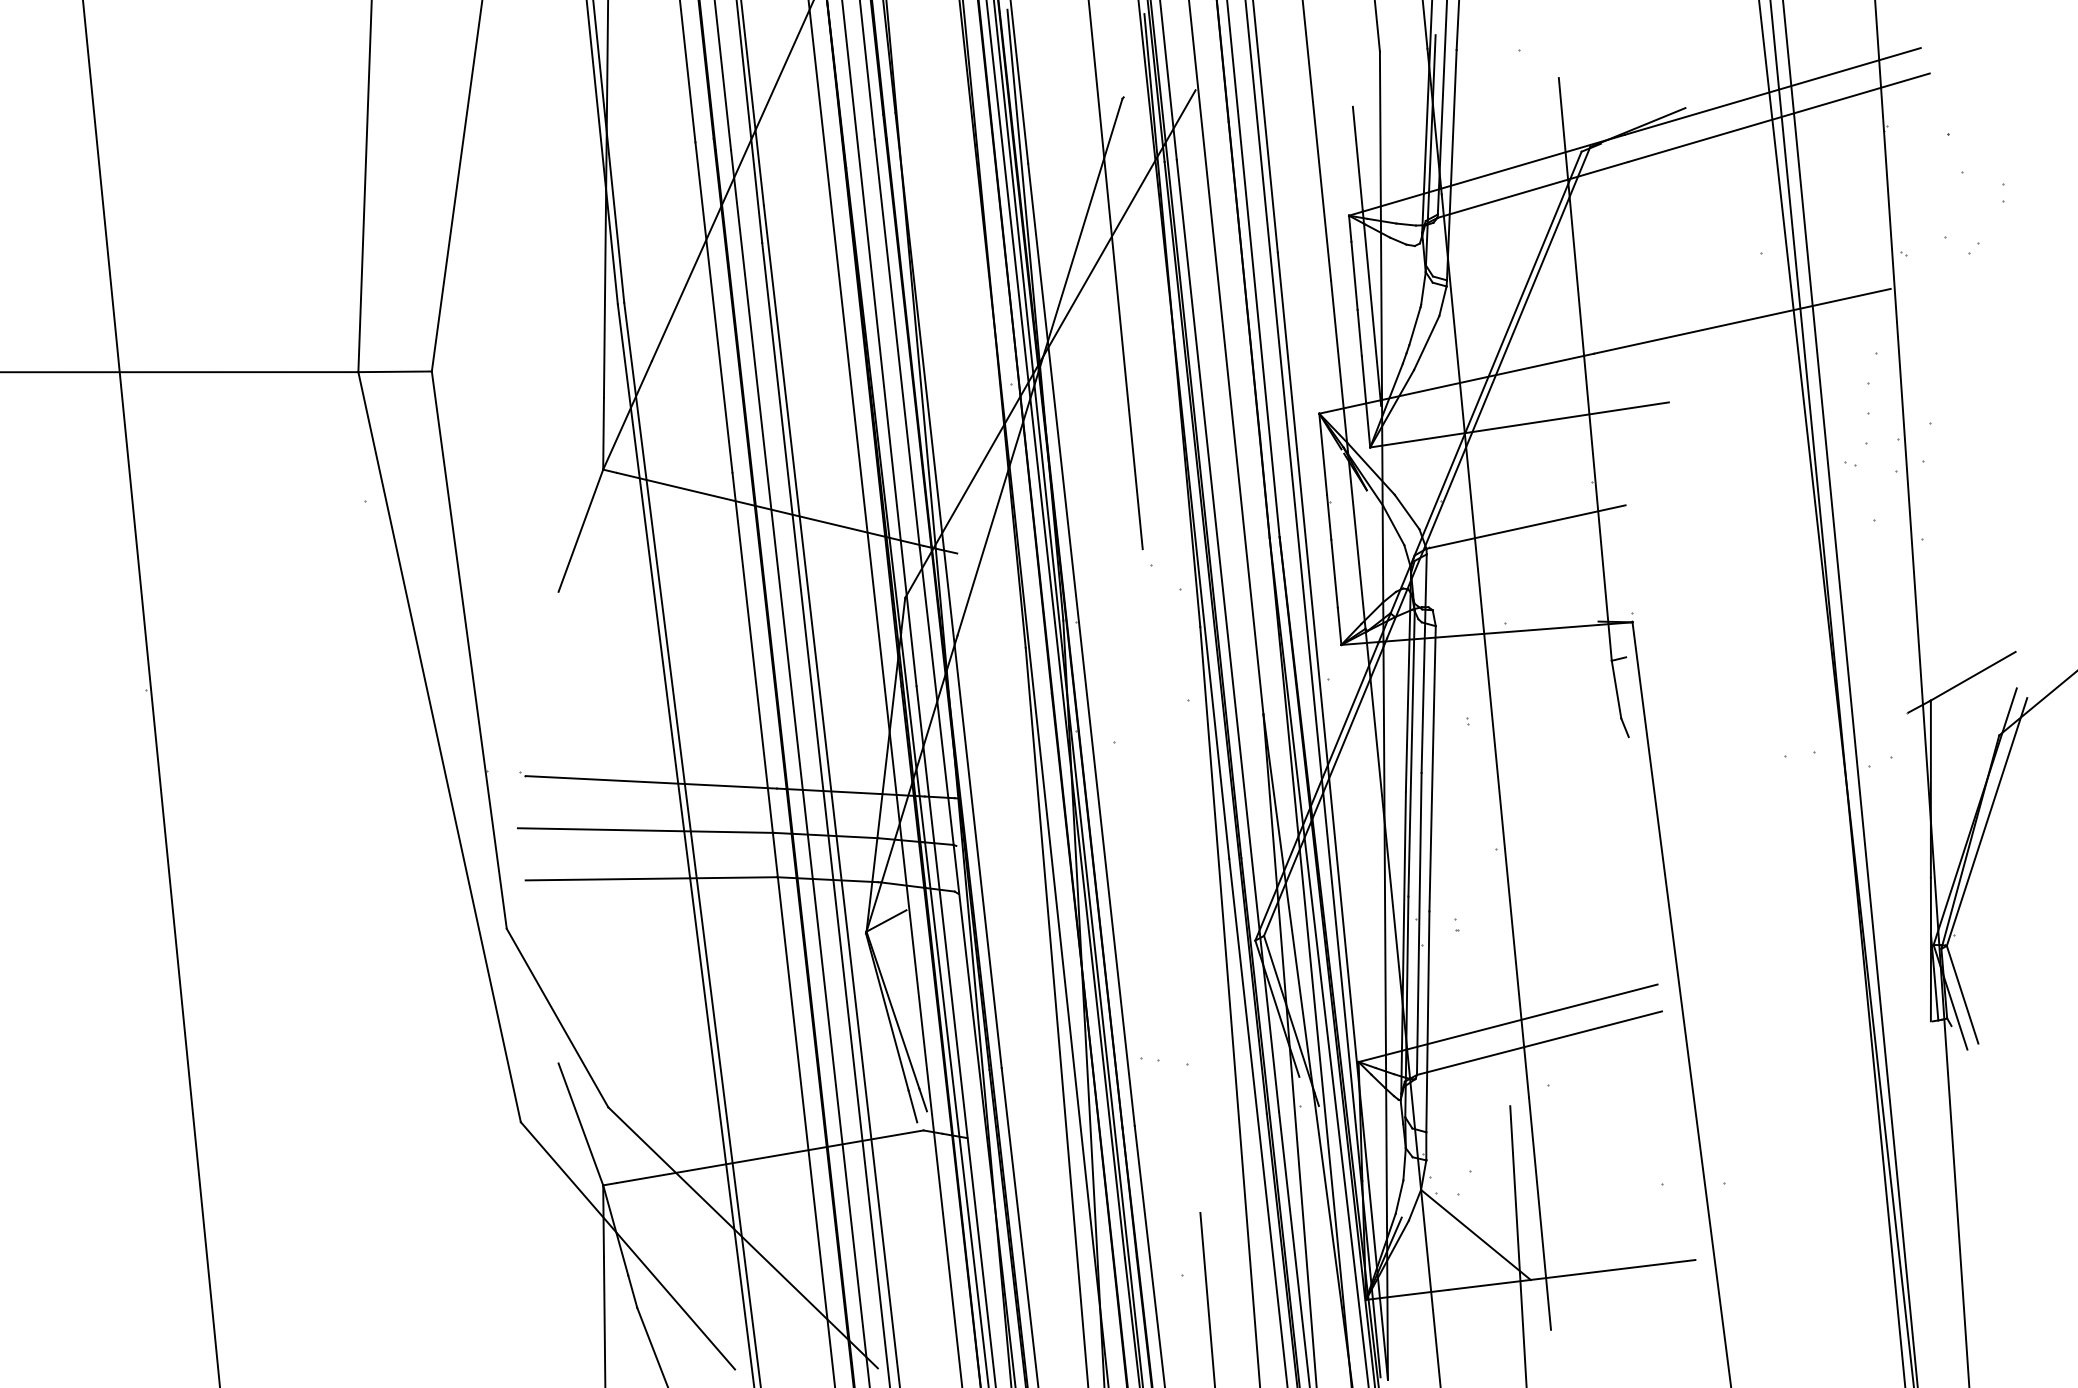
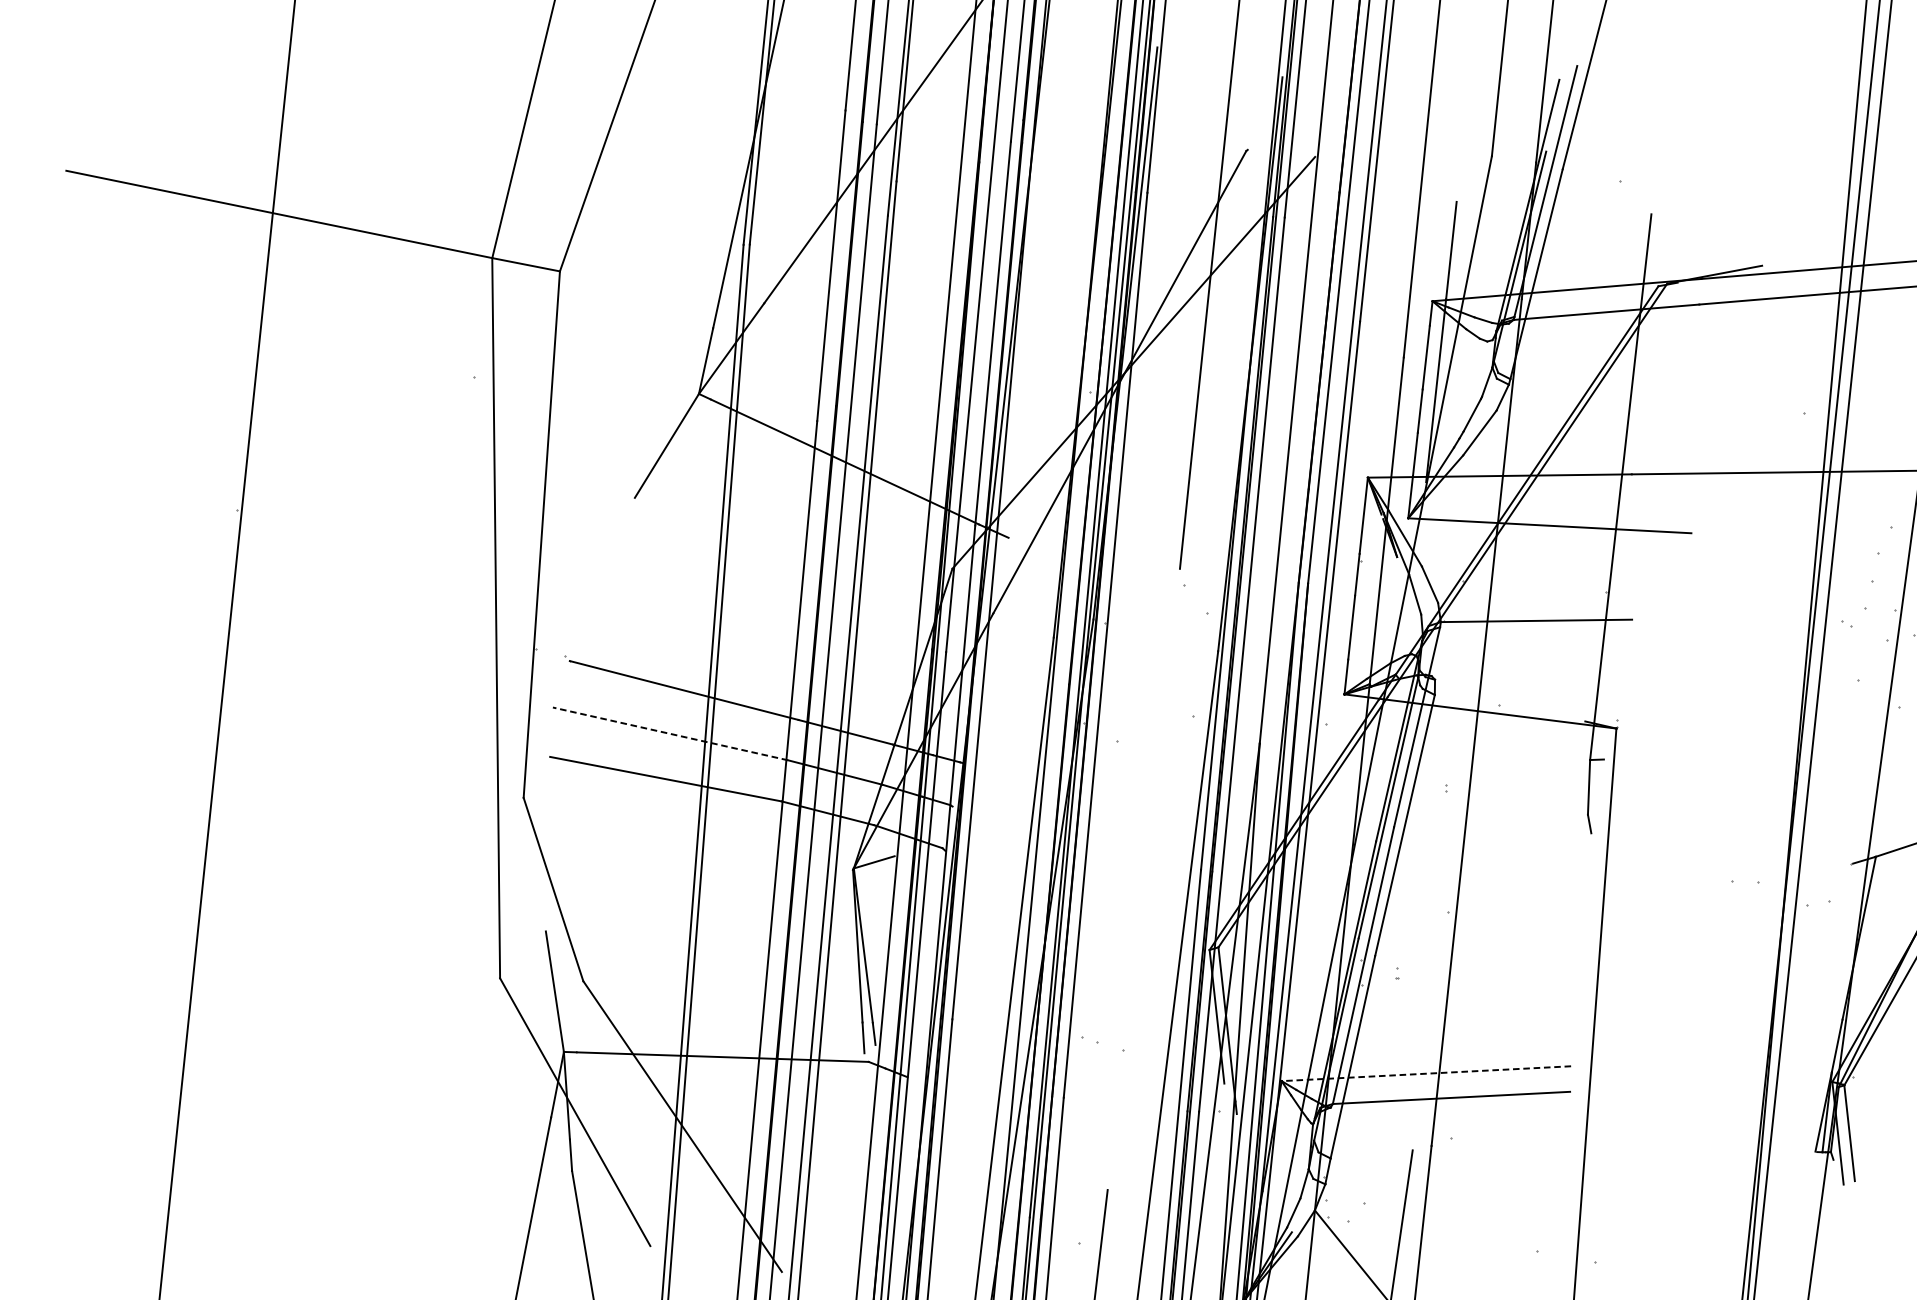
line: (645, 830) -> (669, 733), solid -> dashed
line: (1507, 1023) -> (1425, 1073), solid -> dashed

